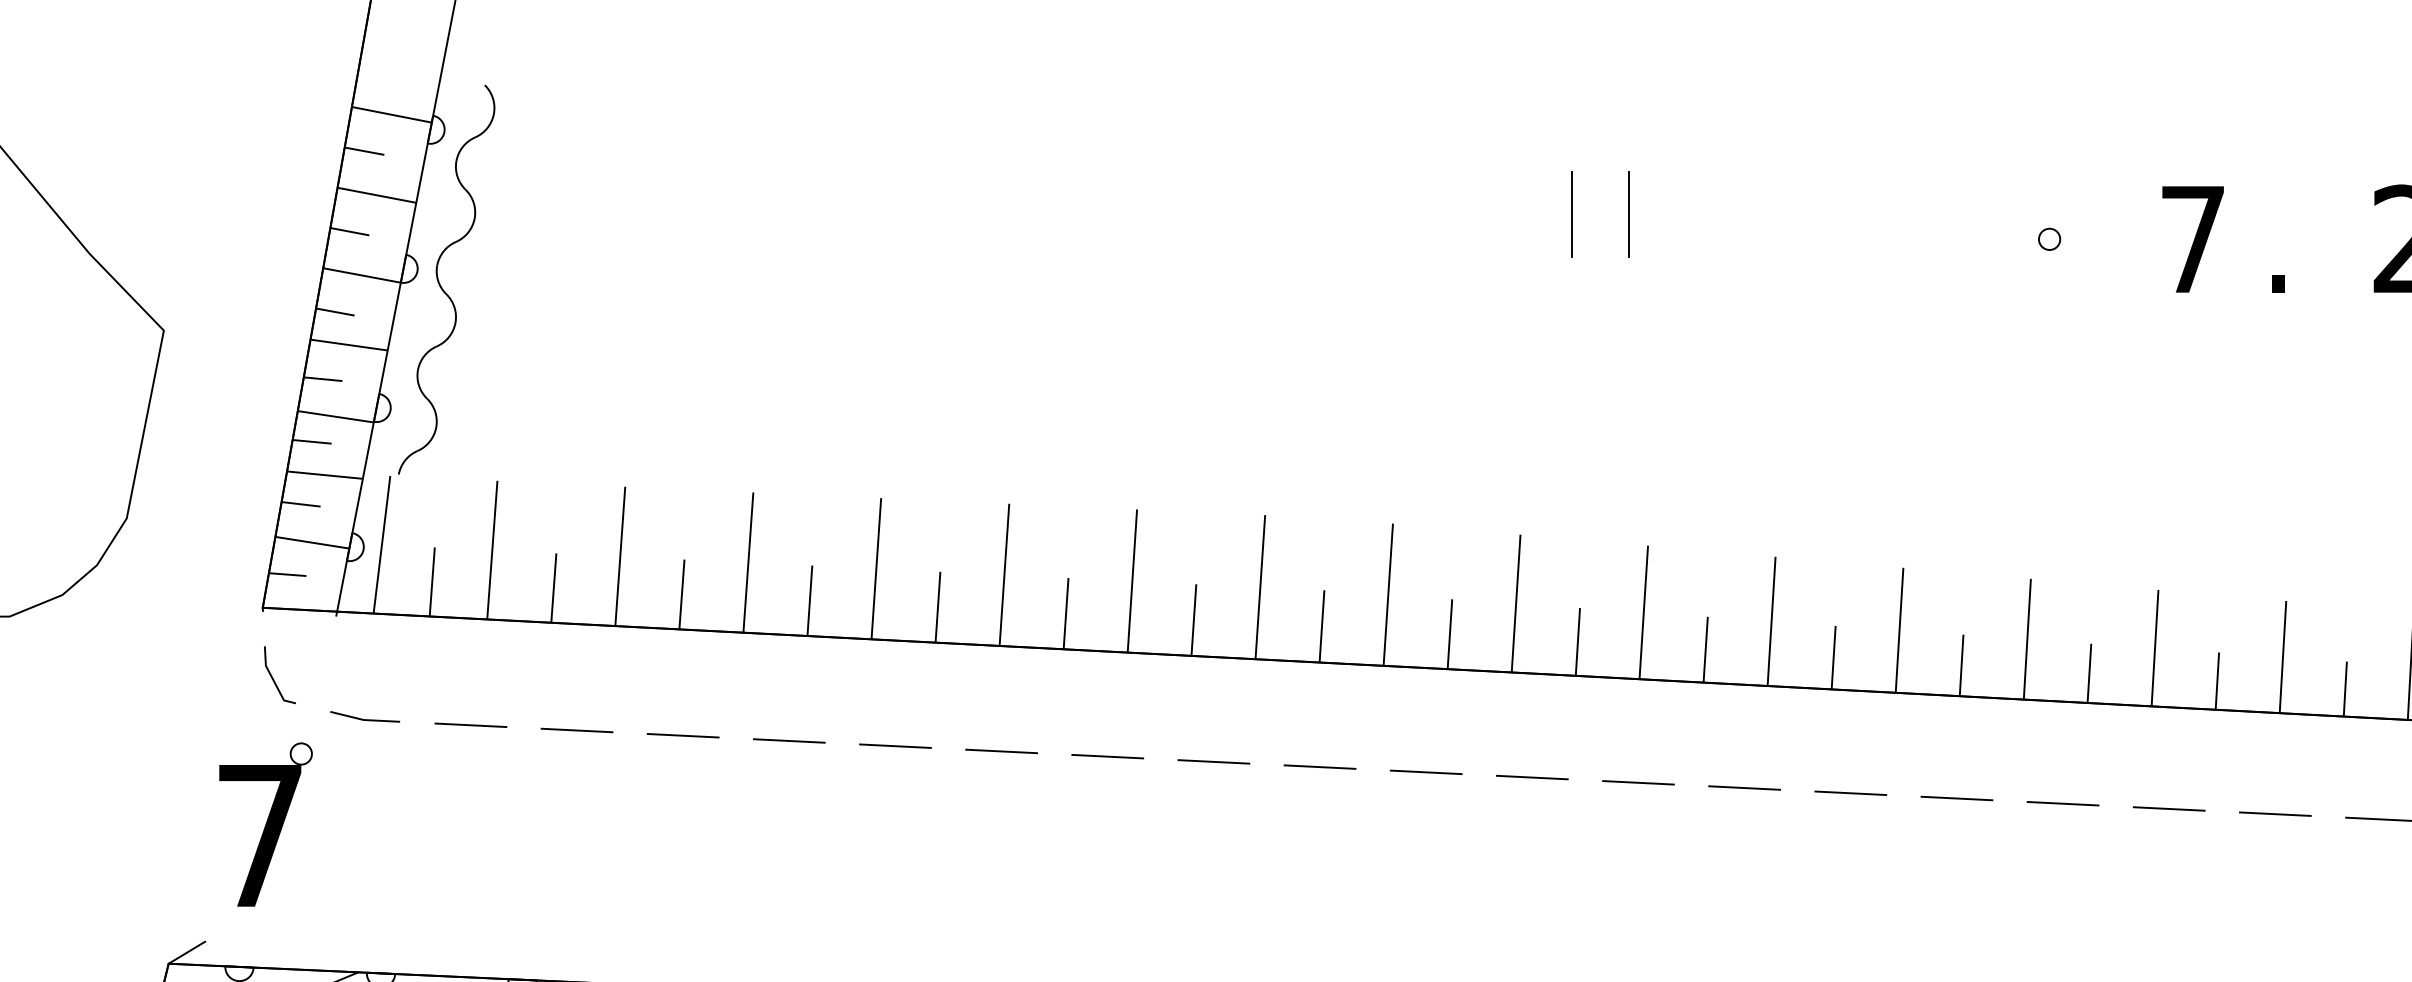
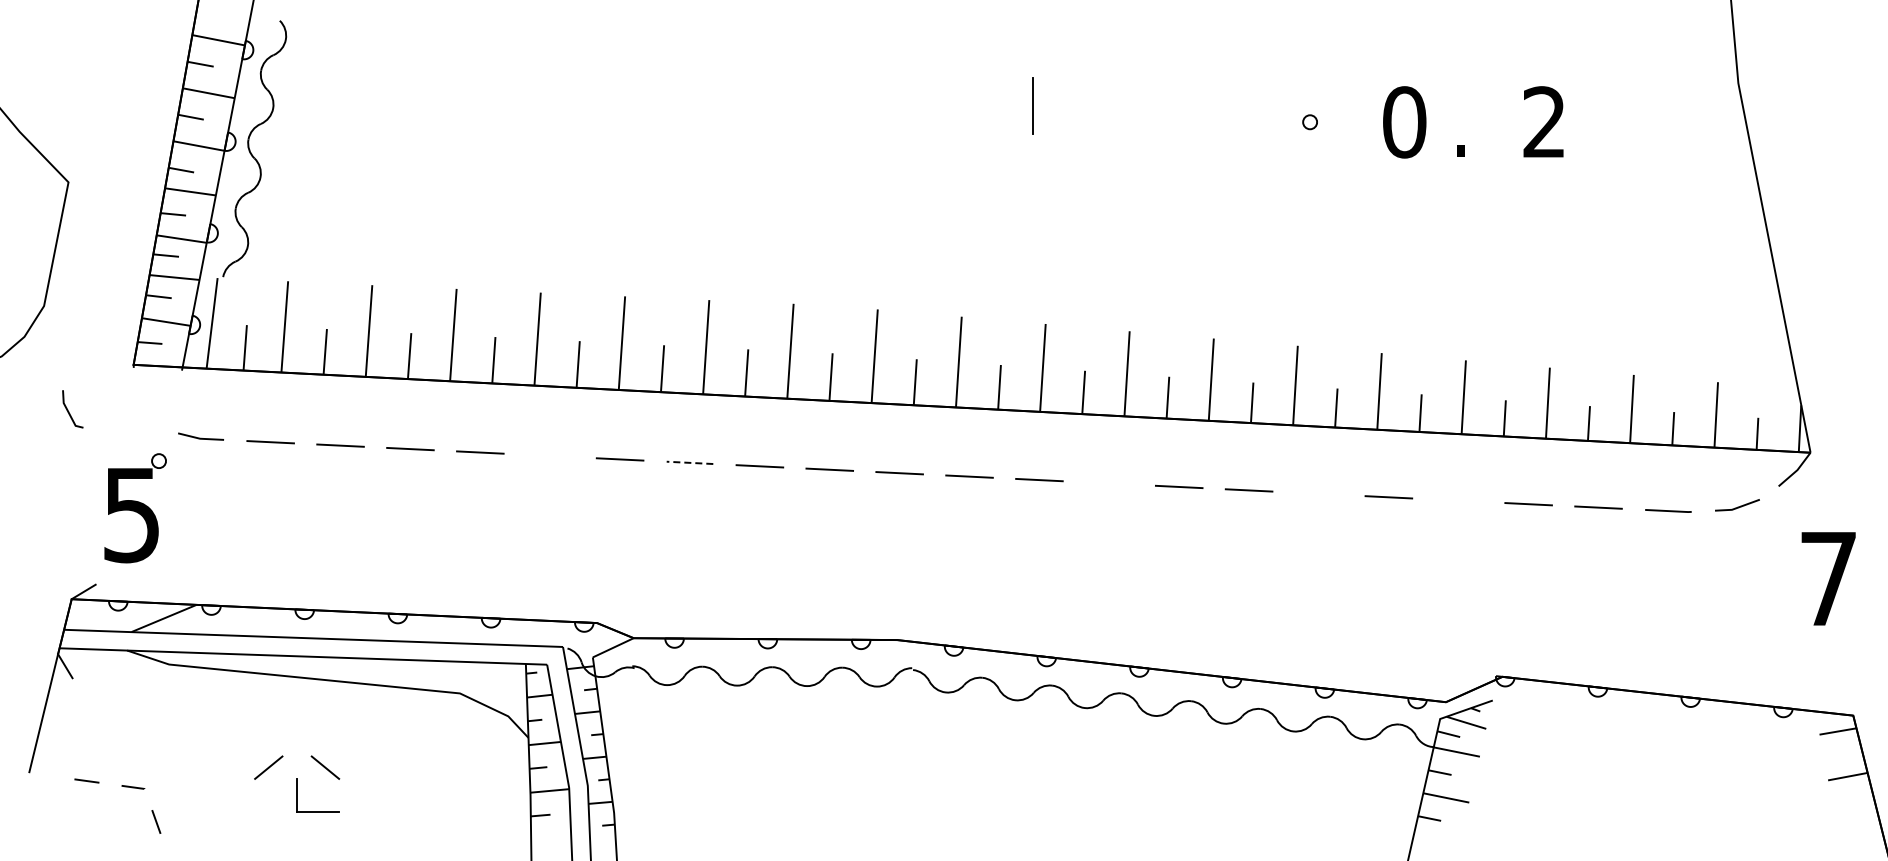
line: (1571, 215) -> (995, 106), removed
text: (2192, 239) -> (1404, 122), 7 -> 0
line: (274, 678) -> (69, 411), moved
line: (895, 745) -> (550, 455), removed
line: (1107, 756) -> (689, 462), solid -> dashed
line: (1744, 787) -> (1109, 483), removed
line: (2062, 803) -> (1318, 493), removed
line: (2274, 813) -> (1458, 500), removed
text: (259, 836) -> (131, 515), 7 -> 5

